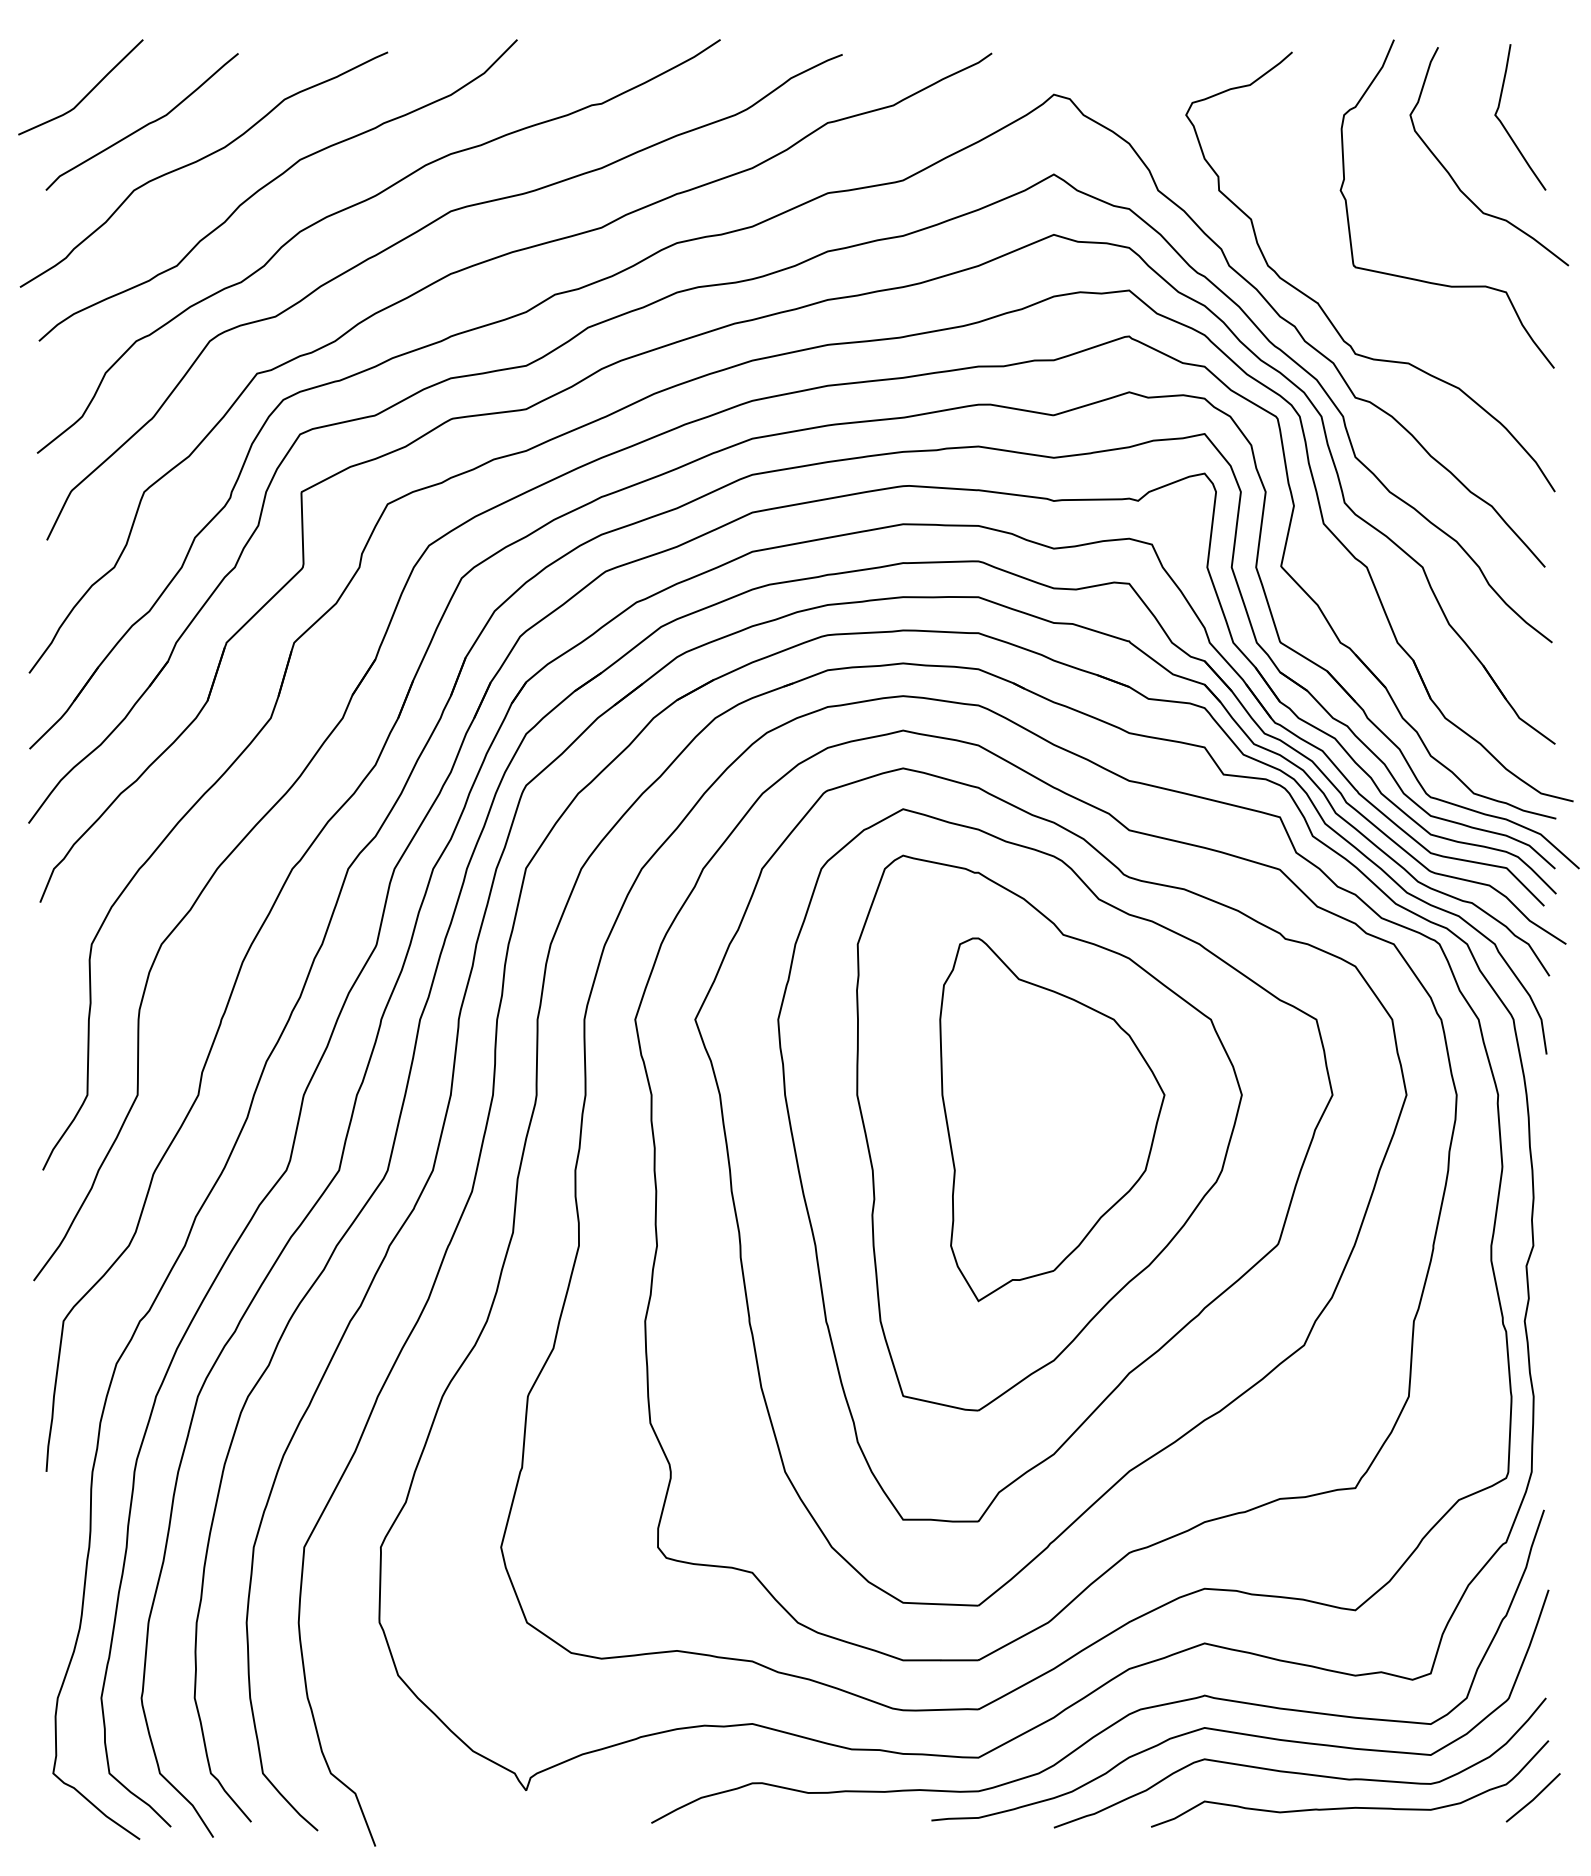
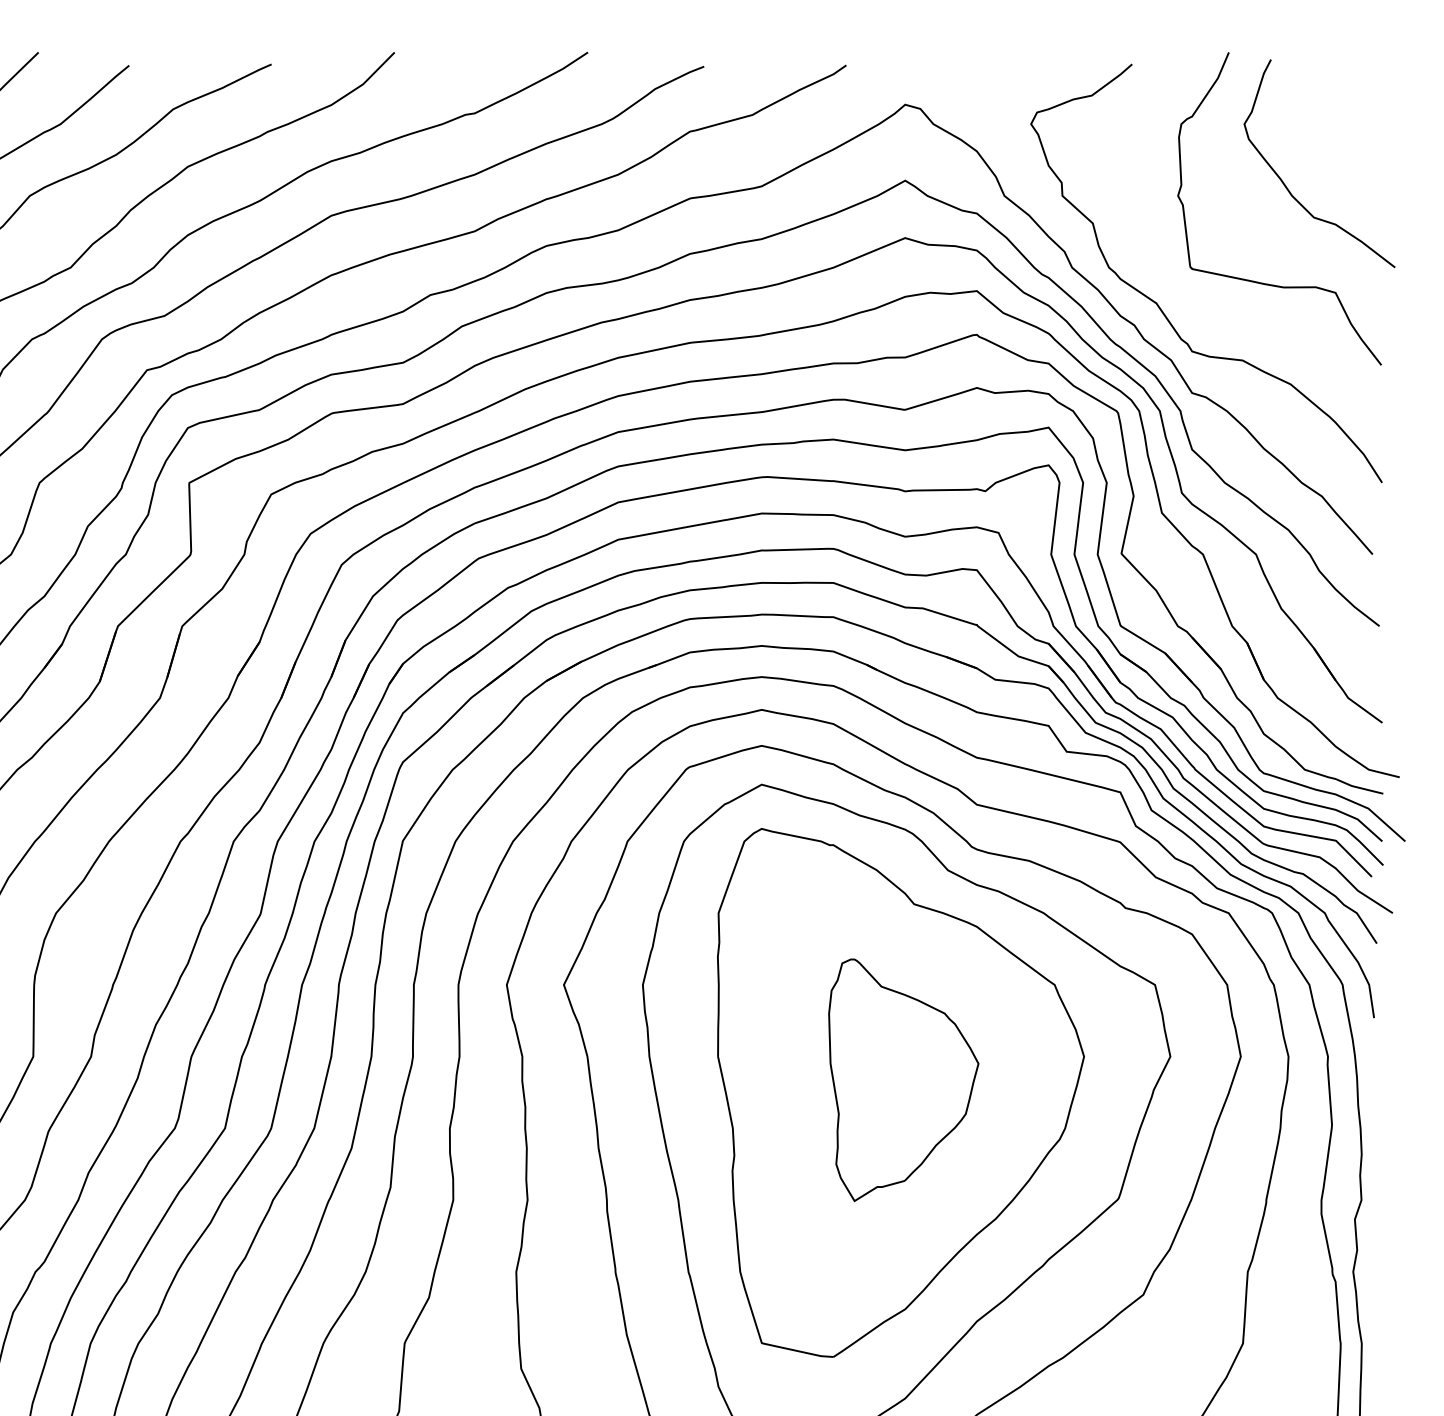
curve: (1506, 128) -> (1335, 136), removed
part: (1052, 1119) -> (903, 1079), size x0.7

